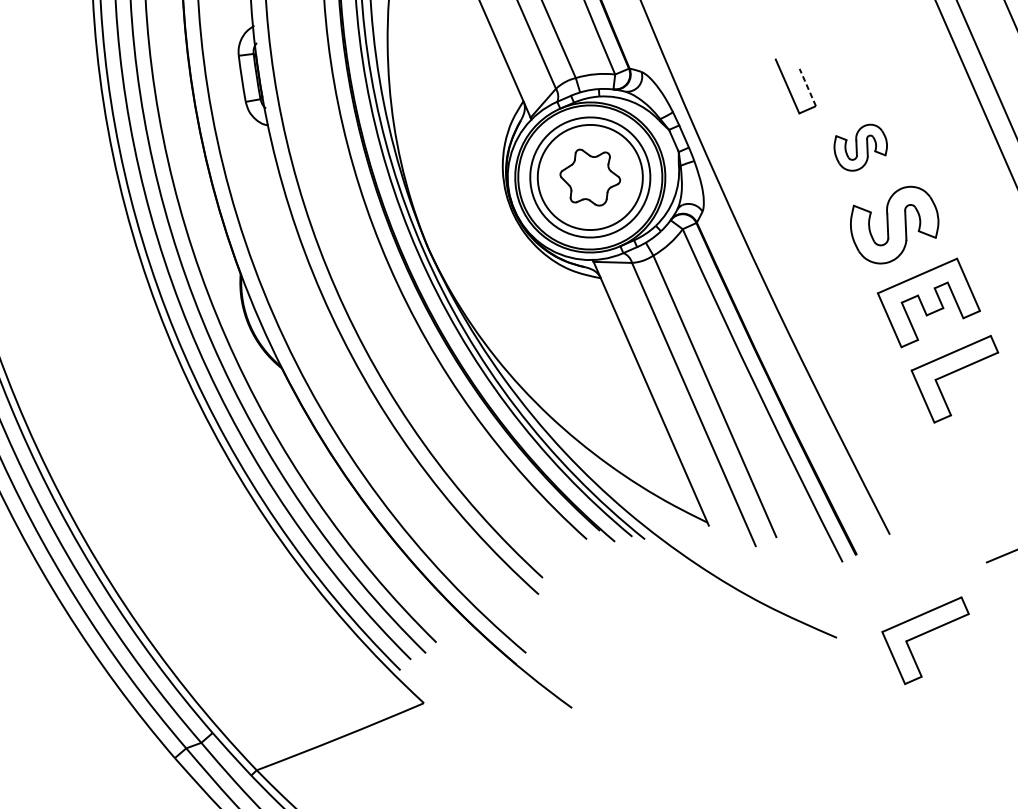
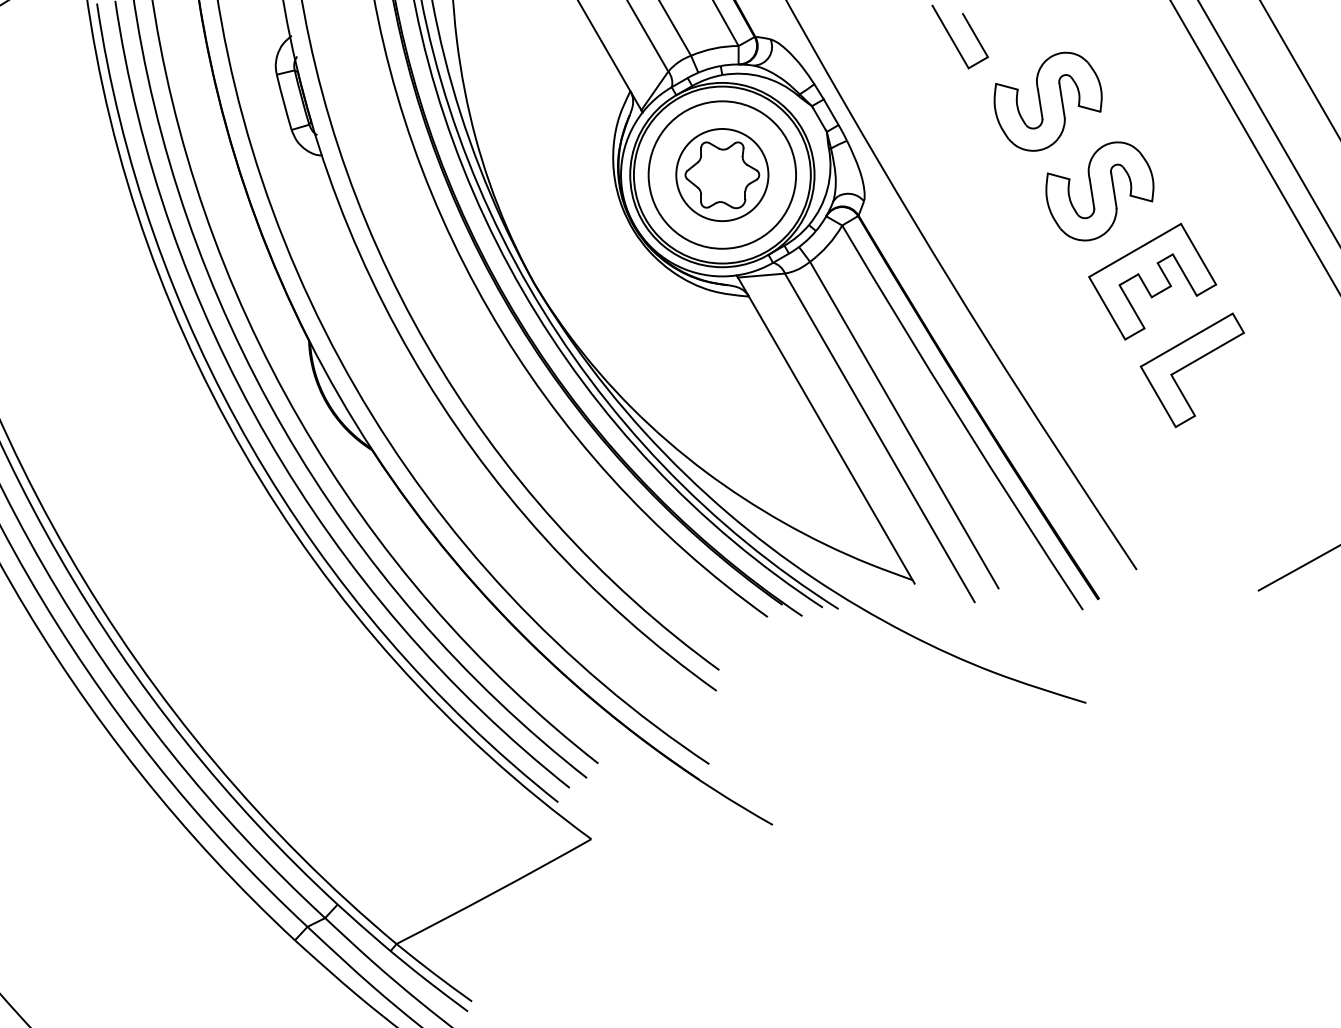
line: (807, 87) -> (975, 35), dashed -> solid
part: (860, 147) -> (1047, 101), size x1.67
circle: (590, 177) -> (722, 174), size x0.71
part: (922, 639) -> (1191, 693), removed

